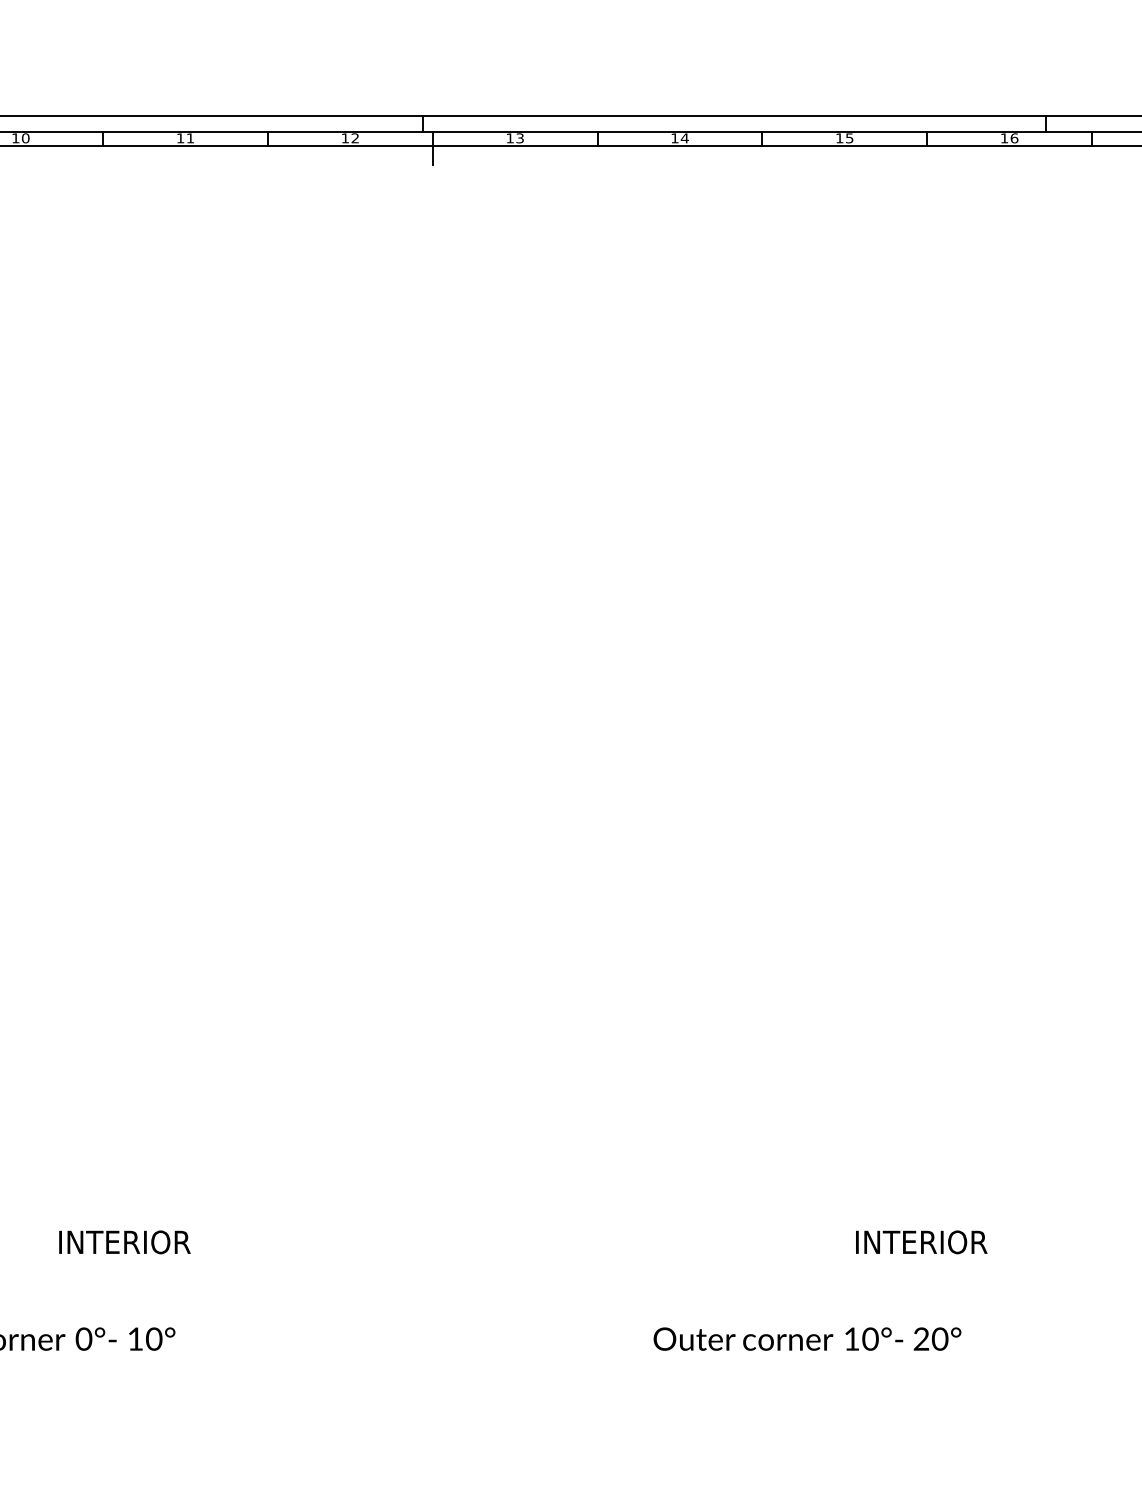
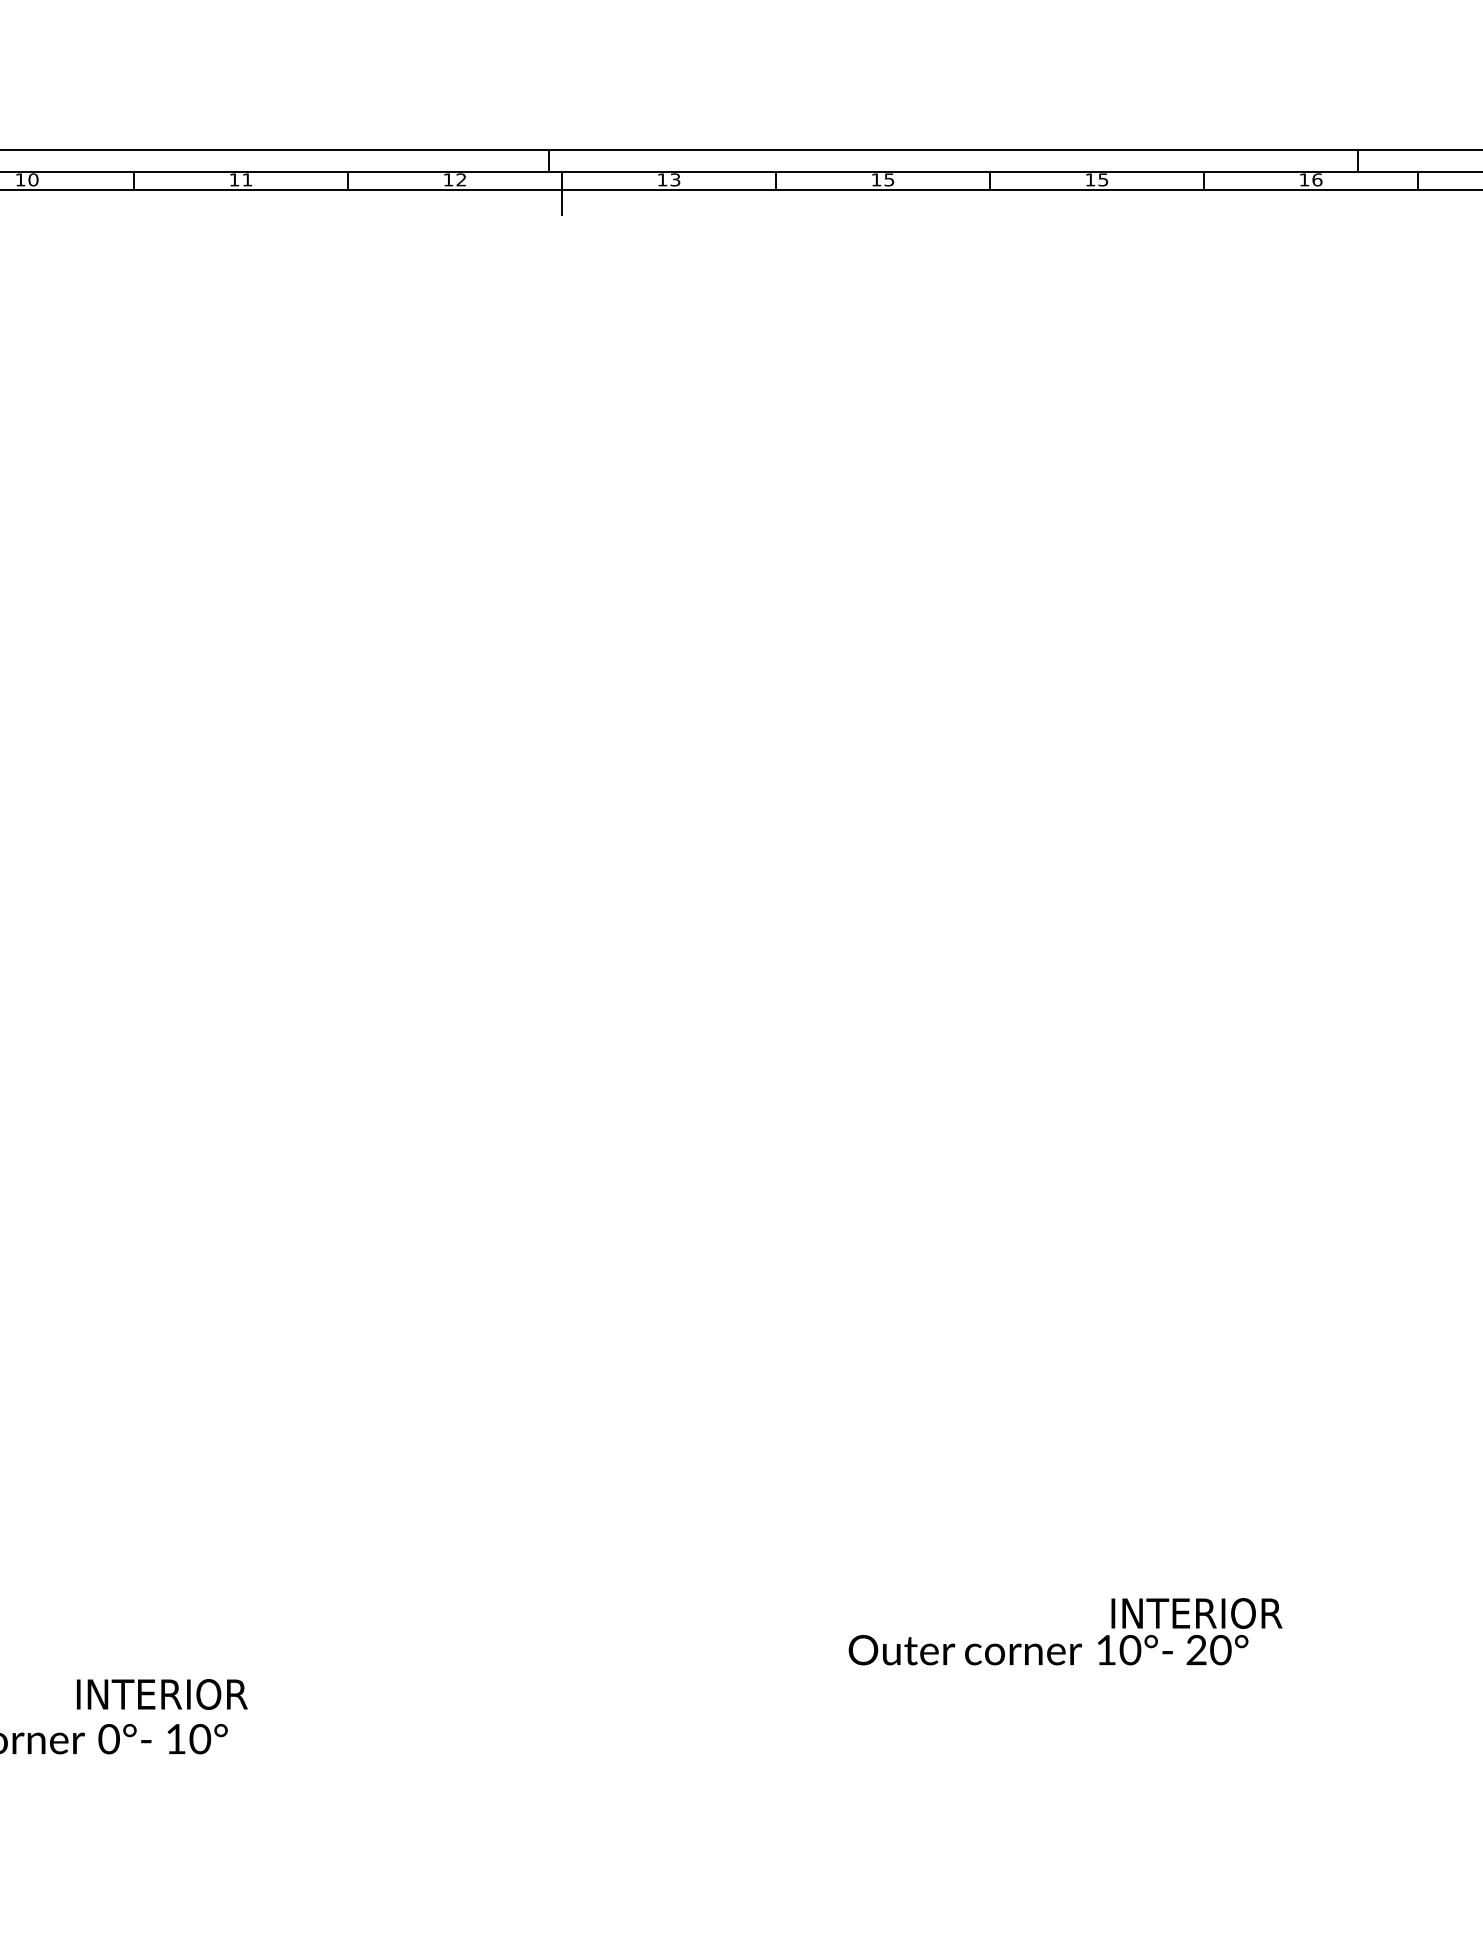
text: (684, 138) -> (889, 179), 14 -> 15
text: (125, 1242) -> (162, 1694), moved
text: (807, 1339) -> (1048, 1650), moved

